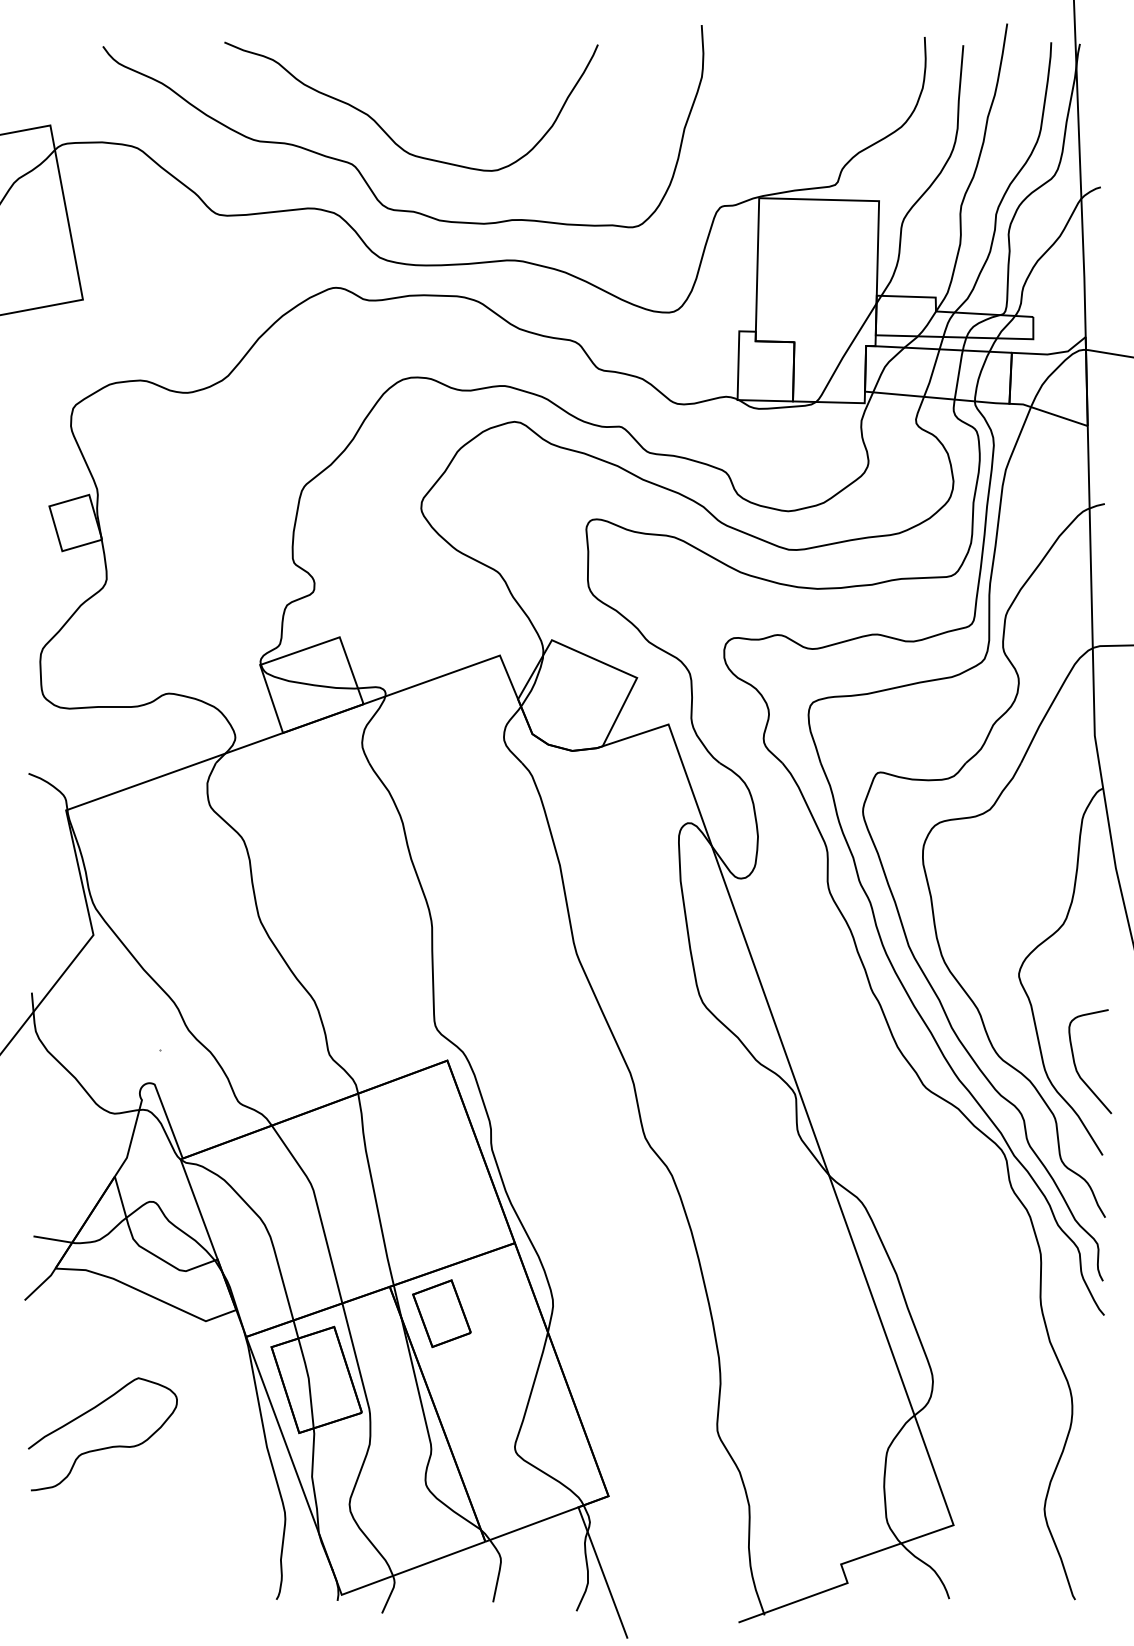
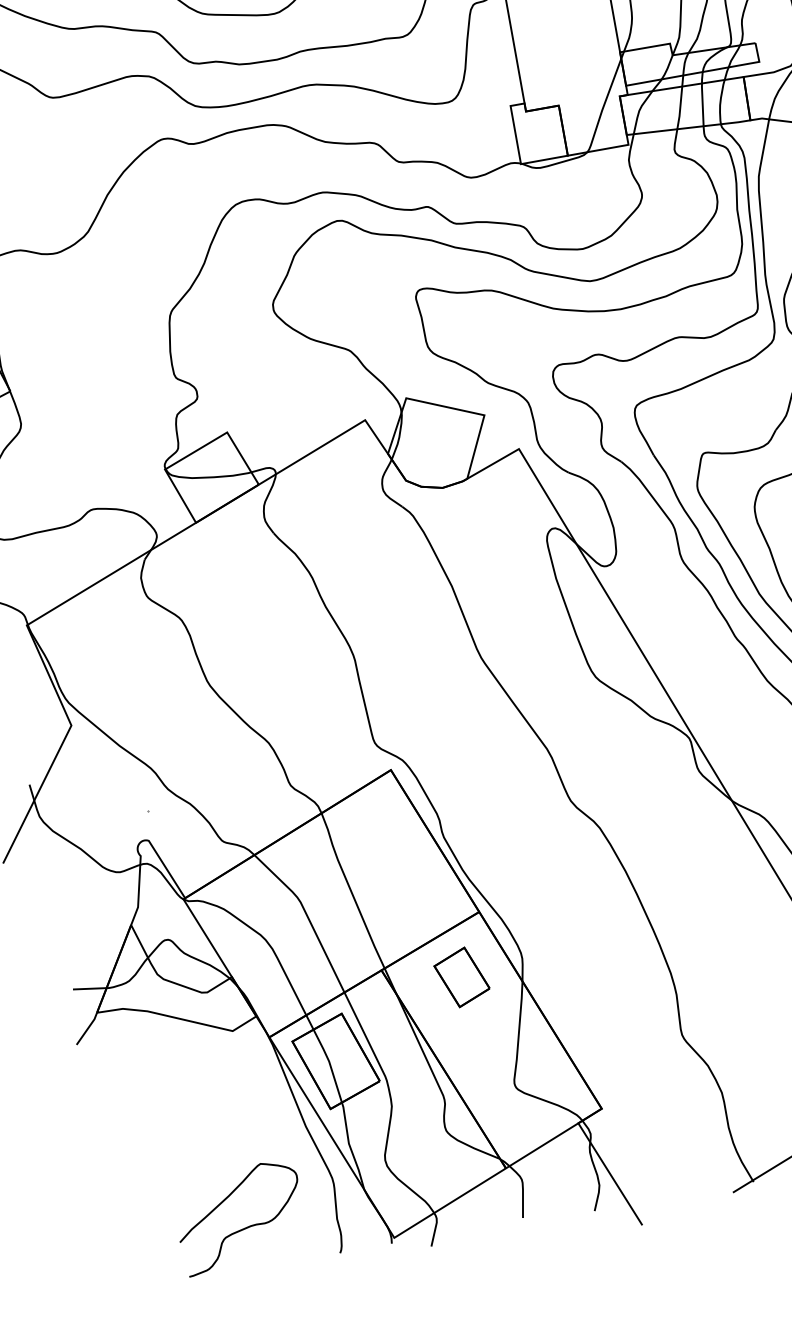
part: (441, 1313) -> (461, 977), moved
curve: (103, 1447) -> (243, 1228), moved

